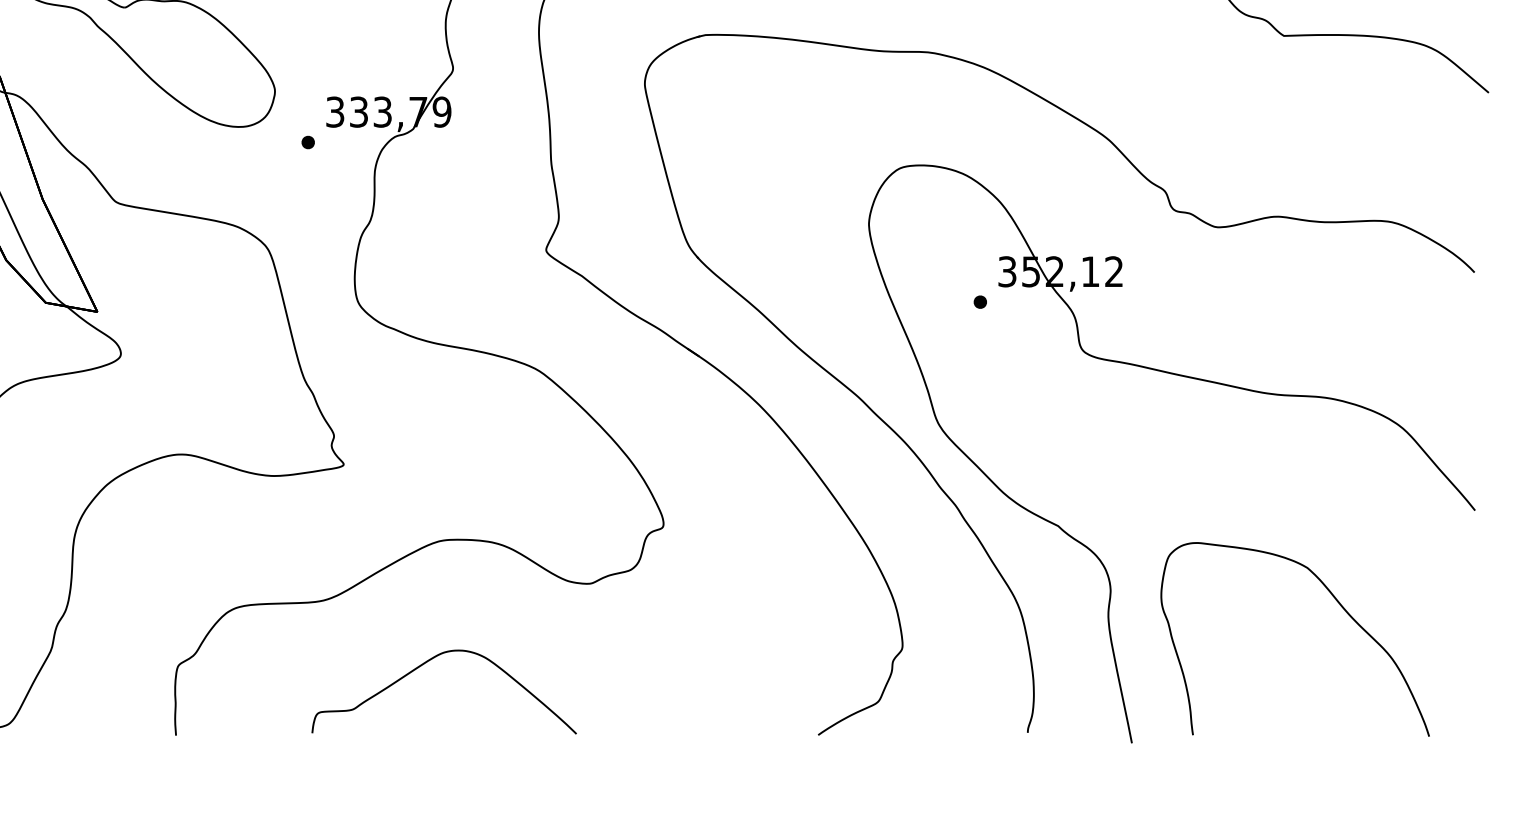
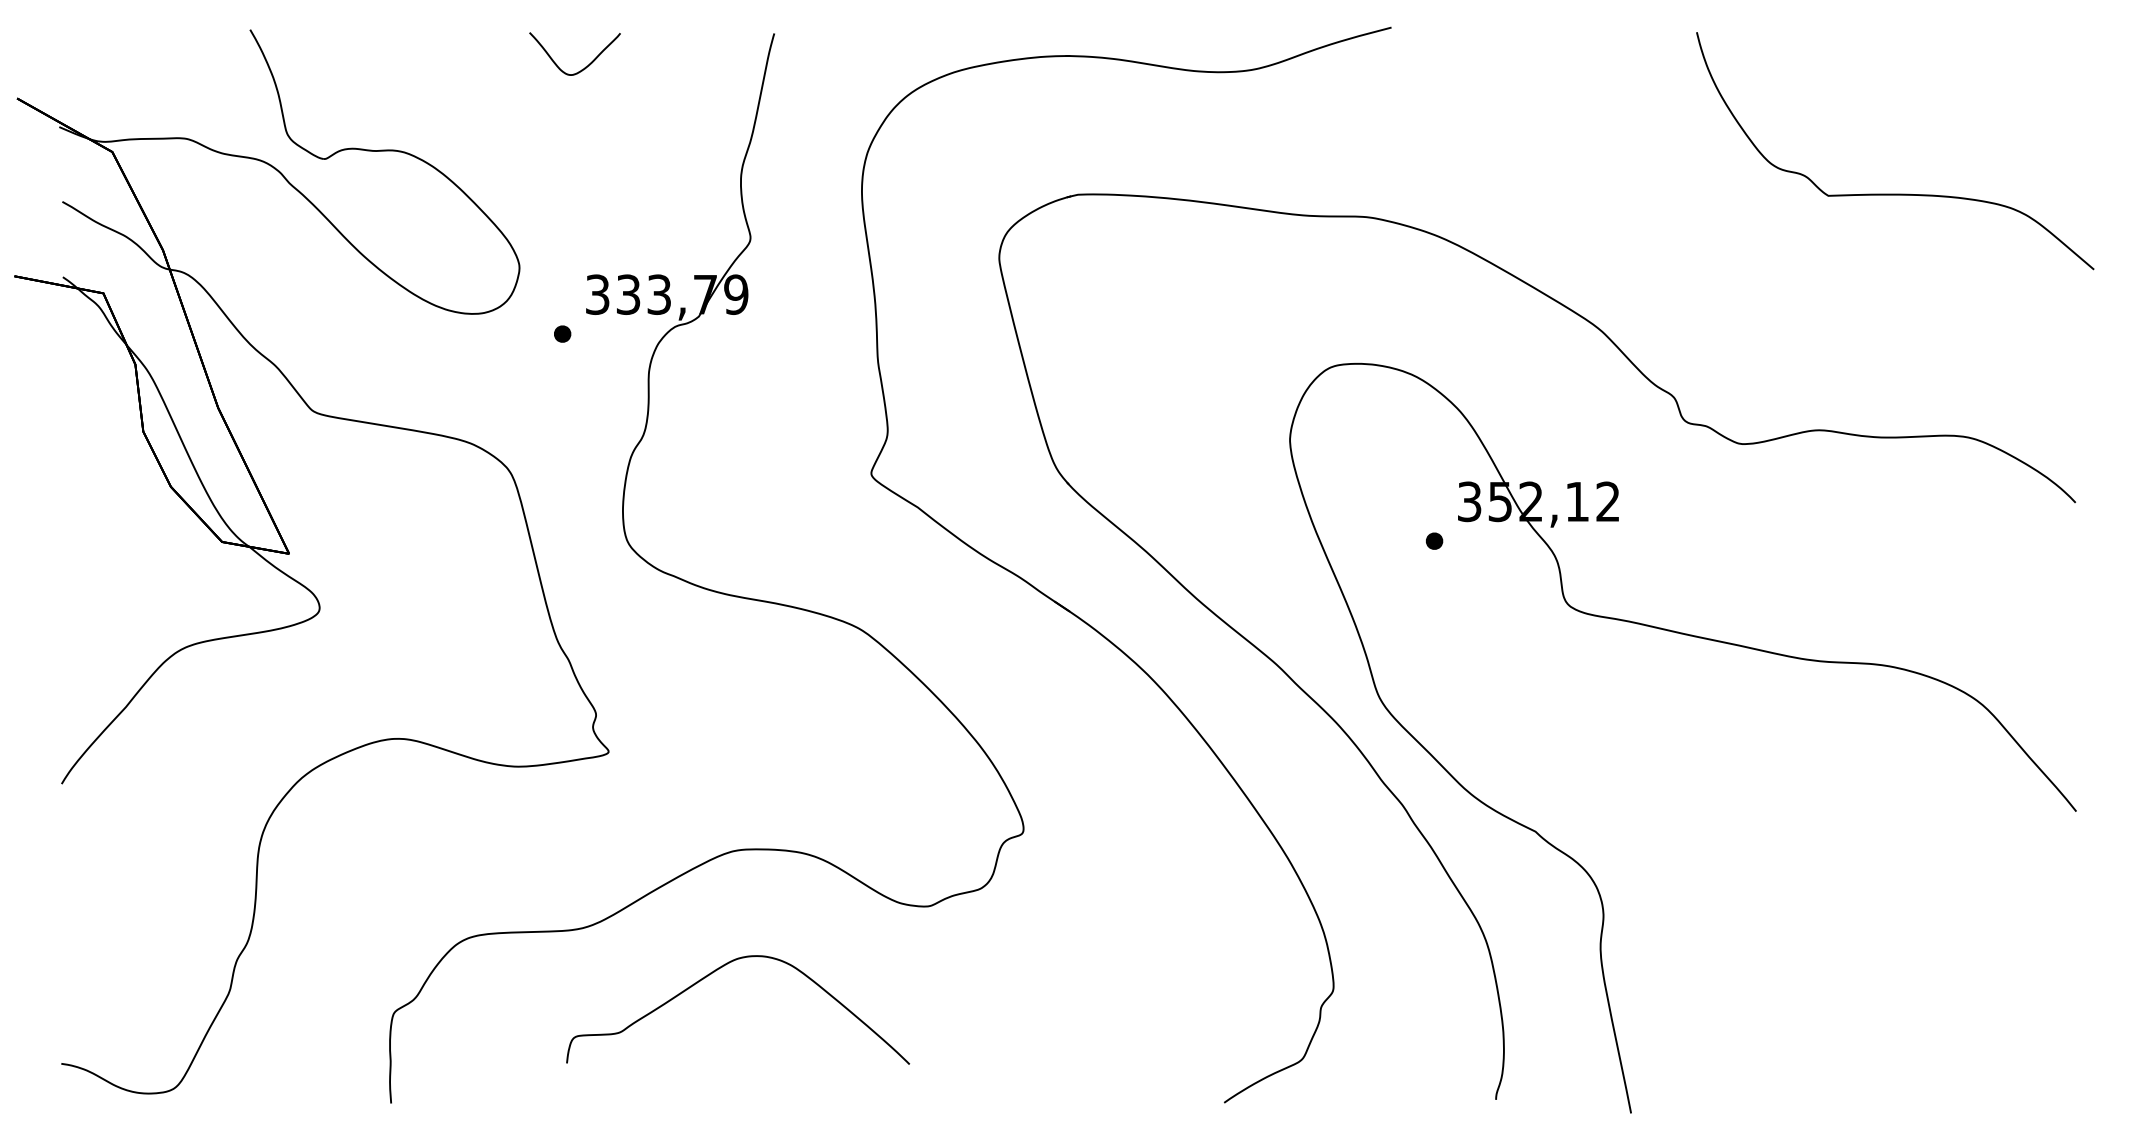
curve: (1338, 603) -> (1898, 931), removed
curve: (426, 663) -> (714, 972), moved

